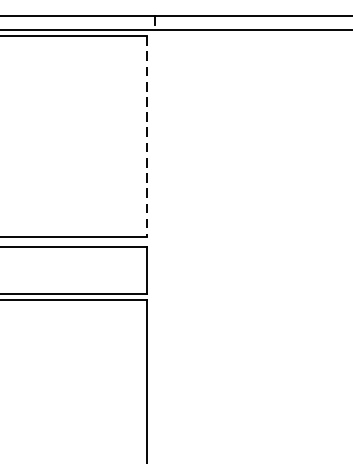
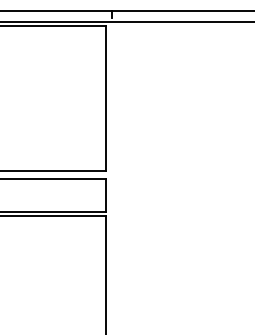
line: (146, 136) -> (105, 98), dashed -> solid

